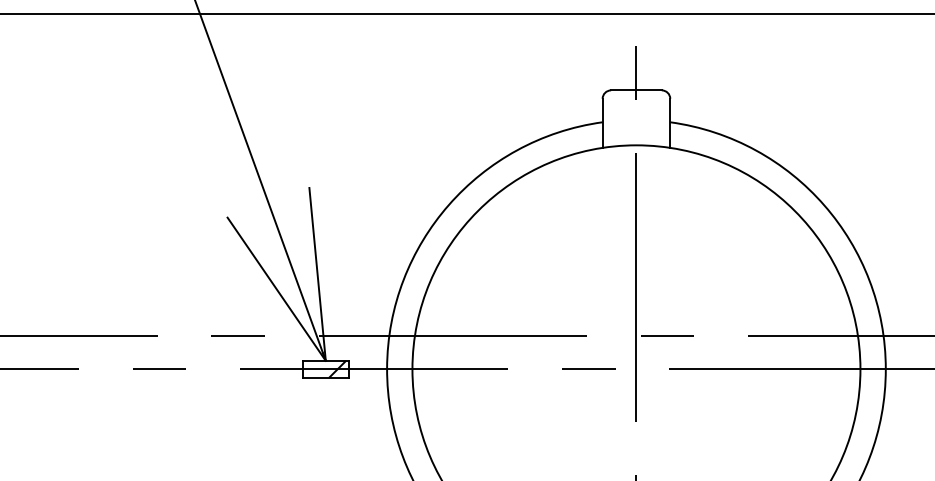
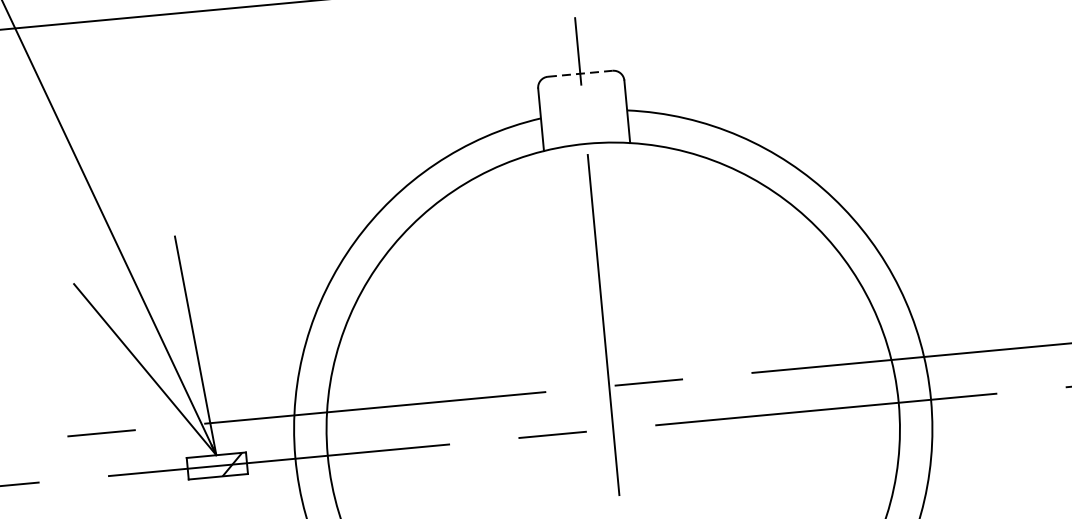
line: (636, 90) -> (580, 73), solid -> dashed

